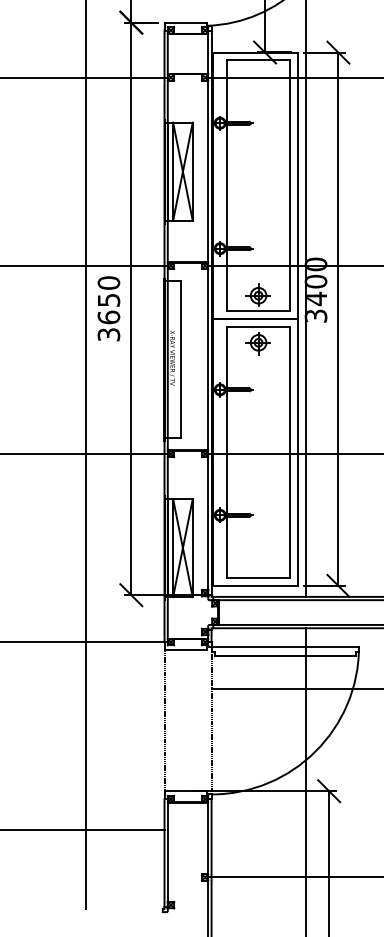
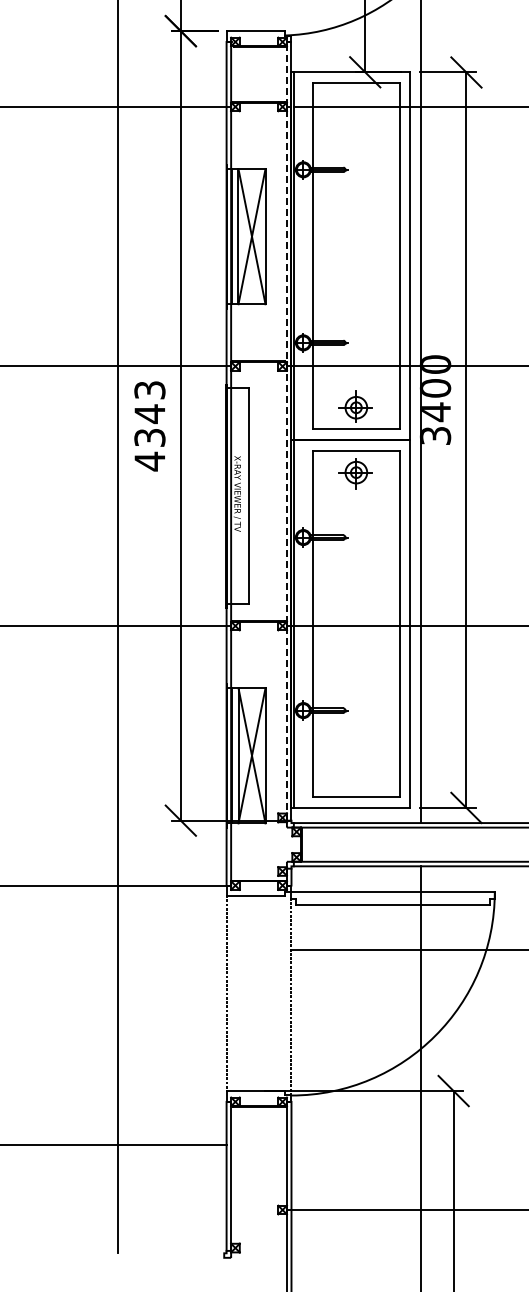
text: (108, 308) -> (149, 425), 3650 -> 4343
line: (207, 312) -> (286, 430), solid -> dashed

